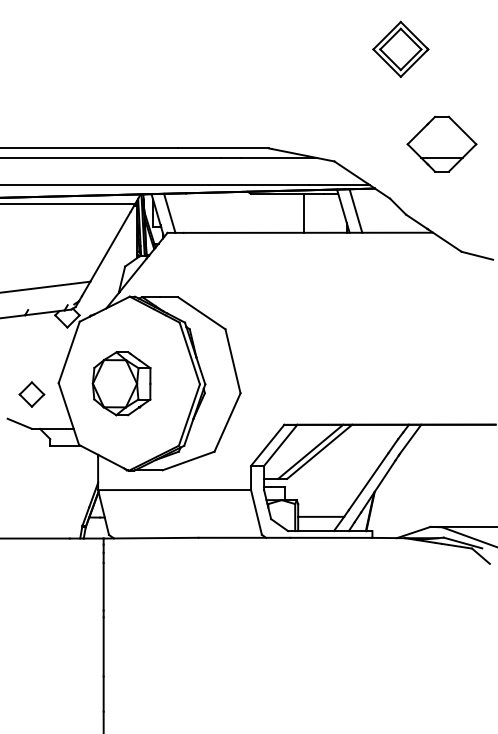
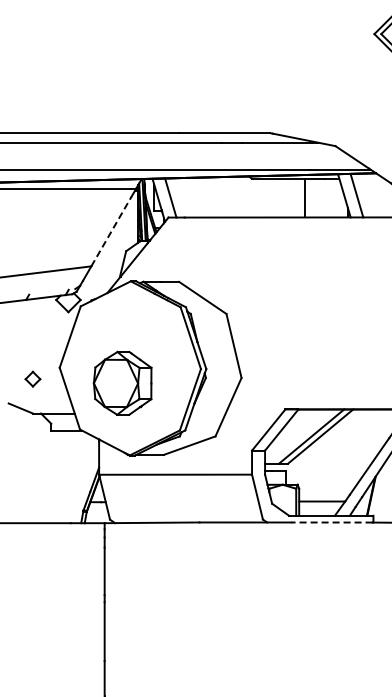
line: (110, 246) -> (111, 231), solid -> dashed
part: (121, 383) -> (122, 383), moved
part: (31, 394) -> (32, 379), size x0.6
line: (330, 537) -> (331, 522), solid -> dashed

